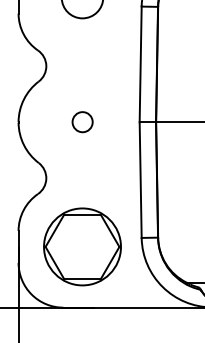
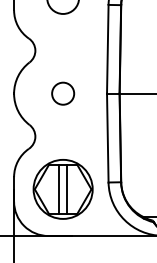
circle: (82, 121) -> (63, 93), size x1.43
line: (77, 245) -> (59, 188), added
line: (86, 245) -> (66, 188), added

